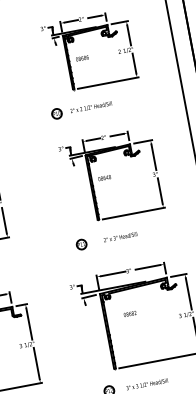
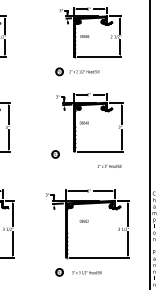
text: (120, 235) -> (109, 165), moved
part: (81, 244) -> (55, 154), moved

